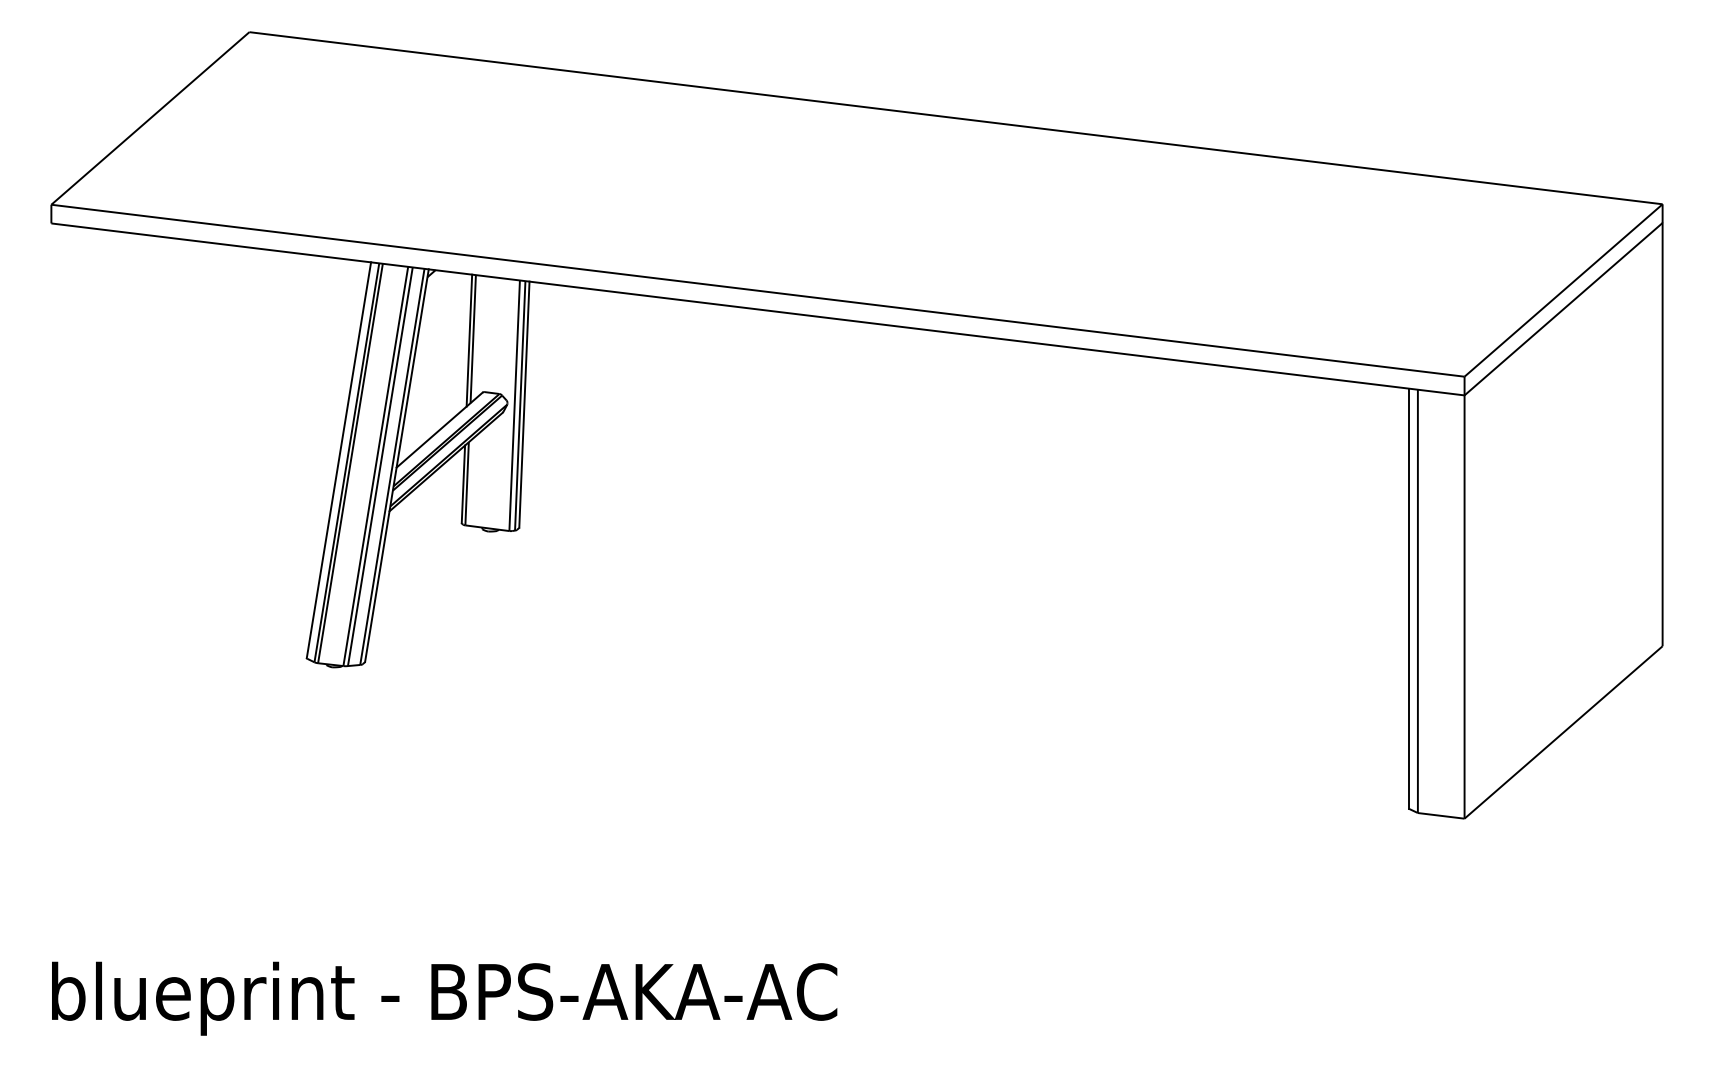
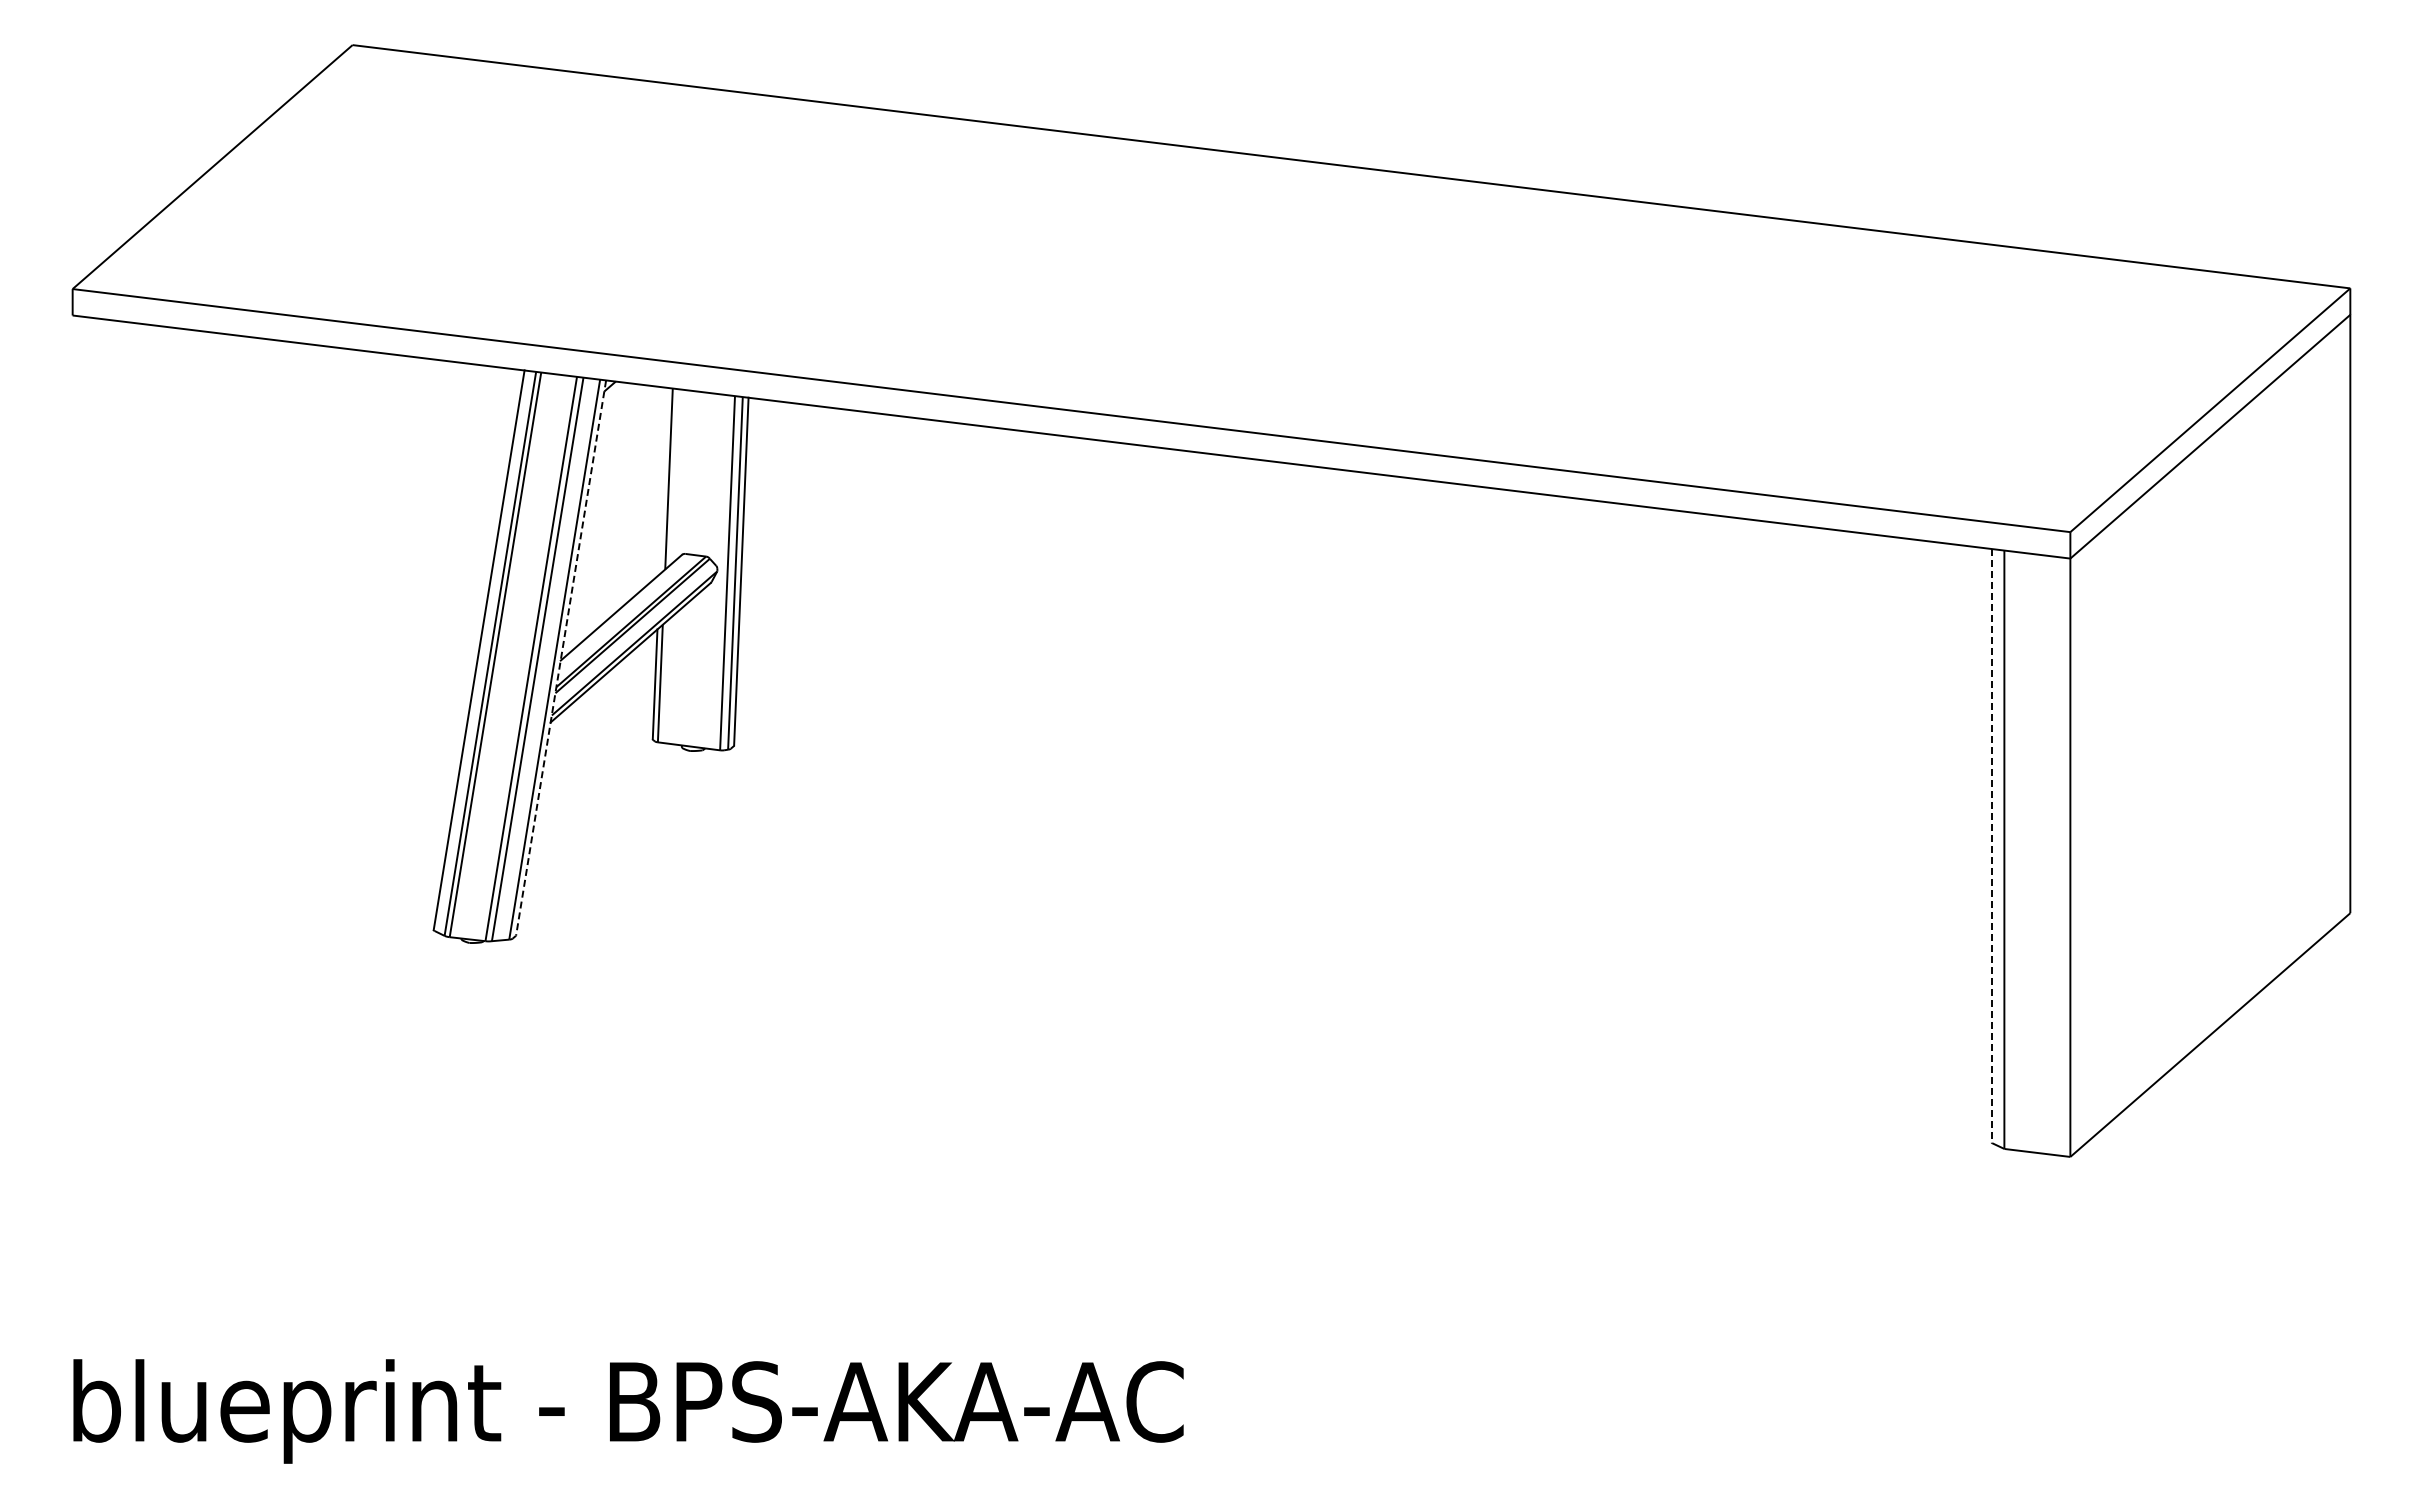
line: (469, 340) -> (663, 480), removed
line: (397, 466) -> (561, 658), solid -> dashed
line: (1408, 598) -> (1991, 845), solid -> dashed

